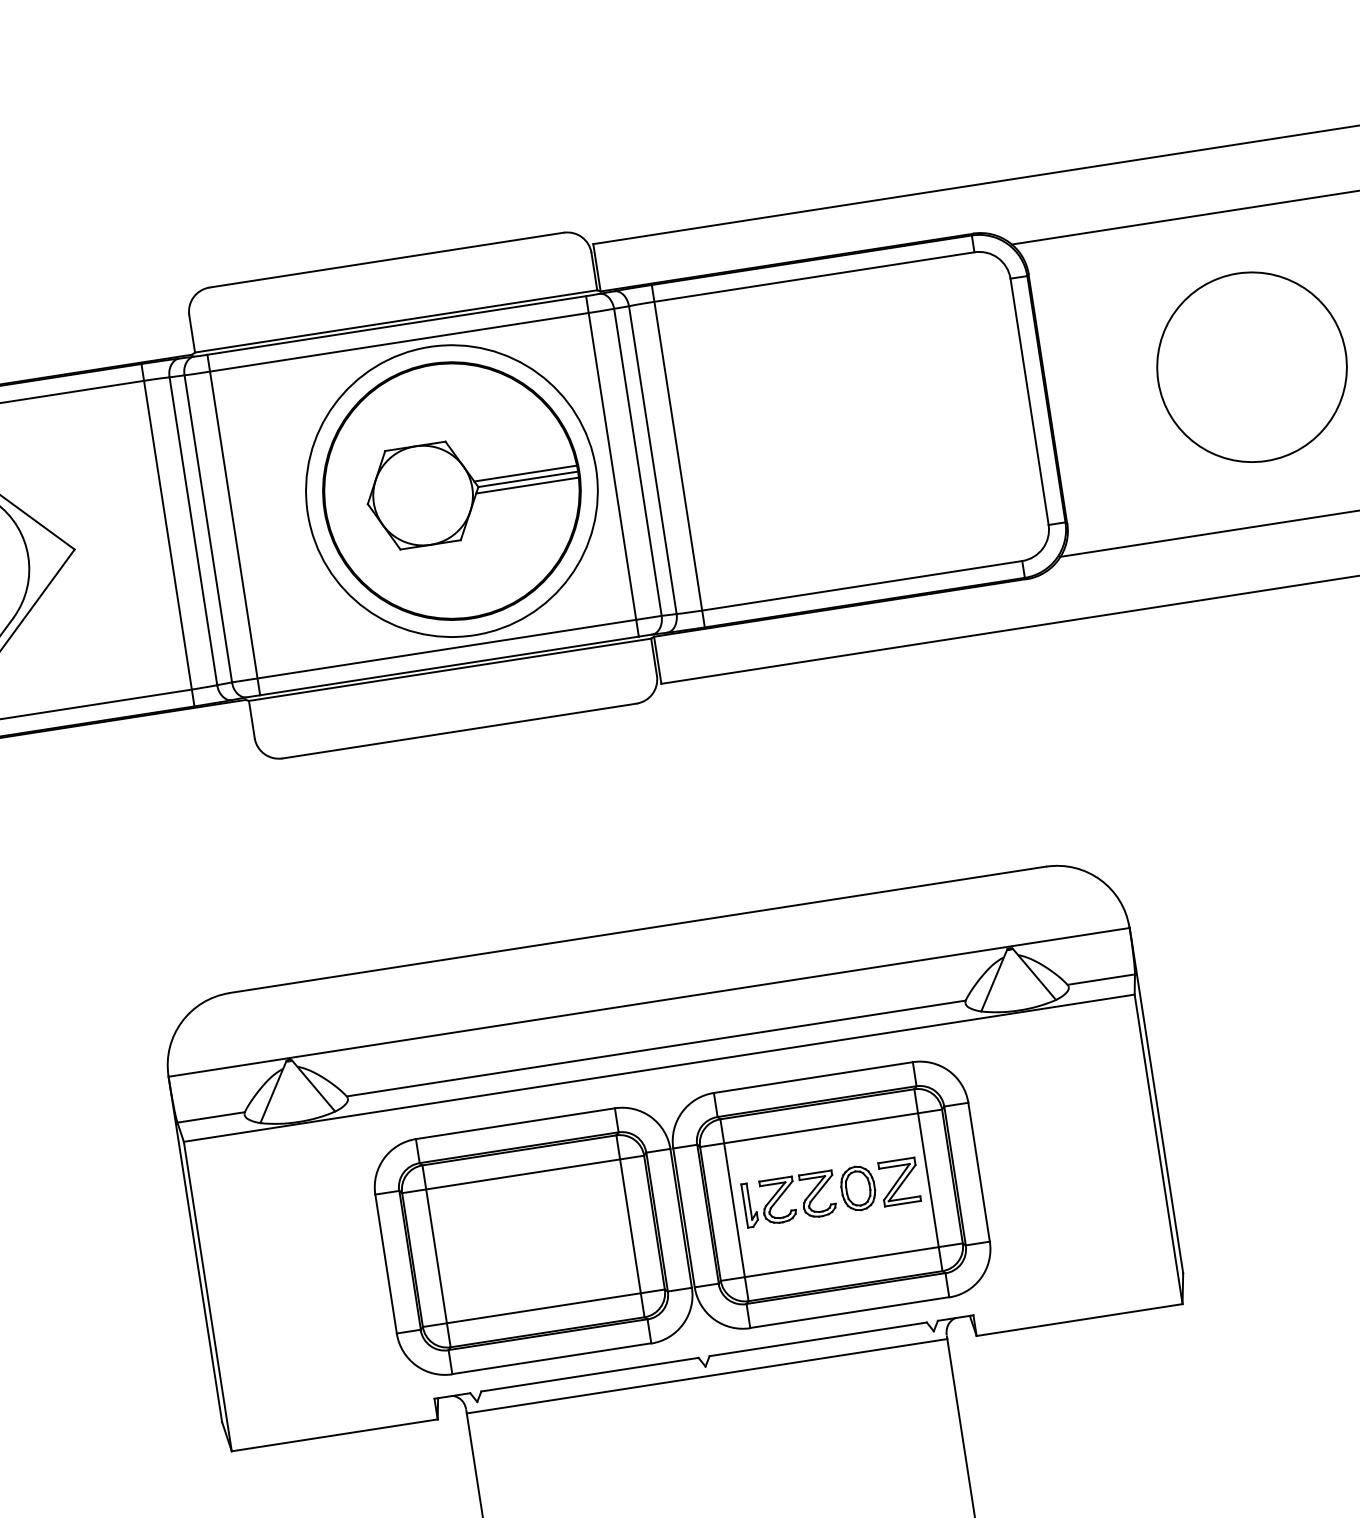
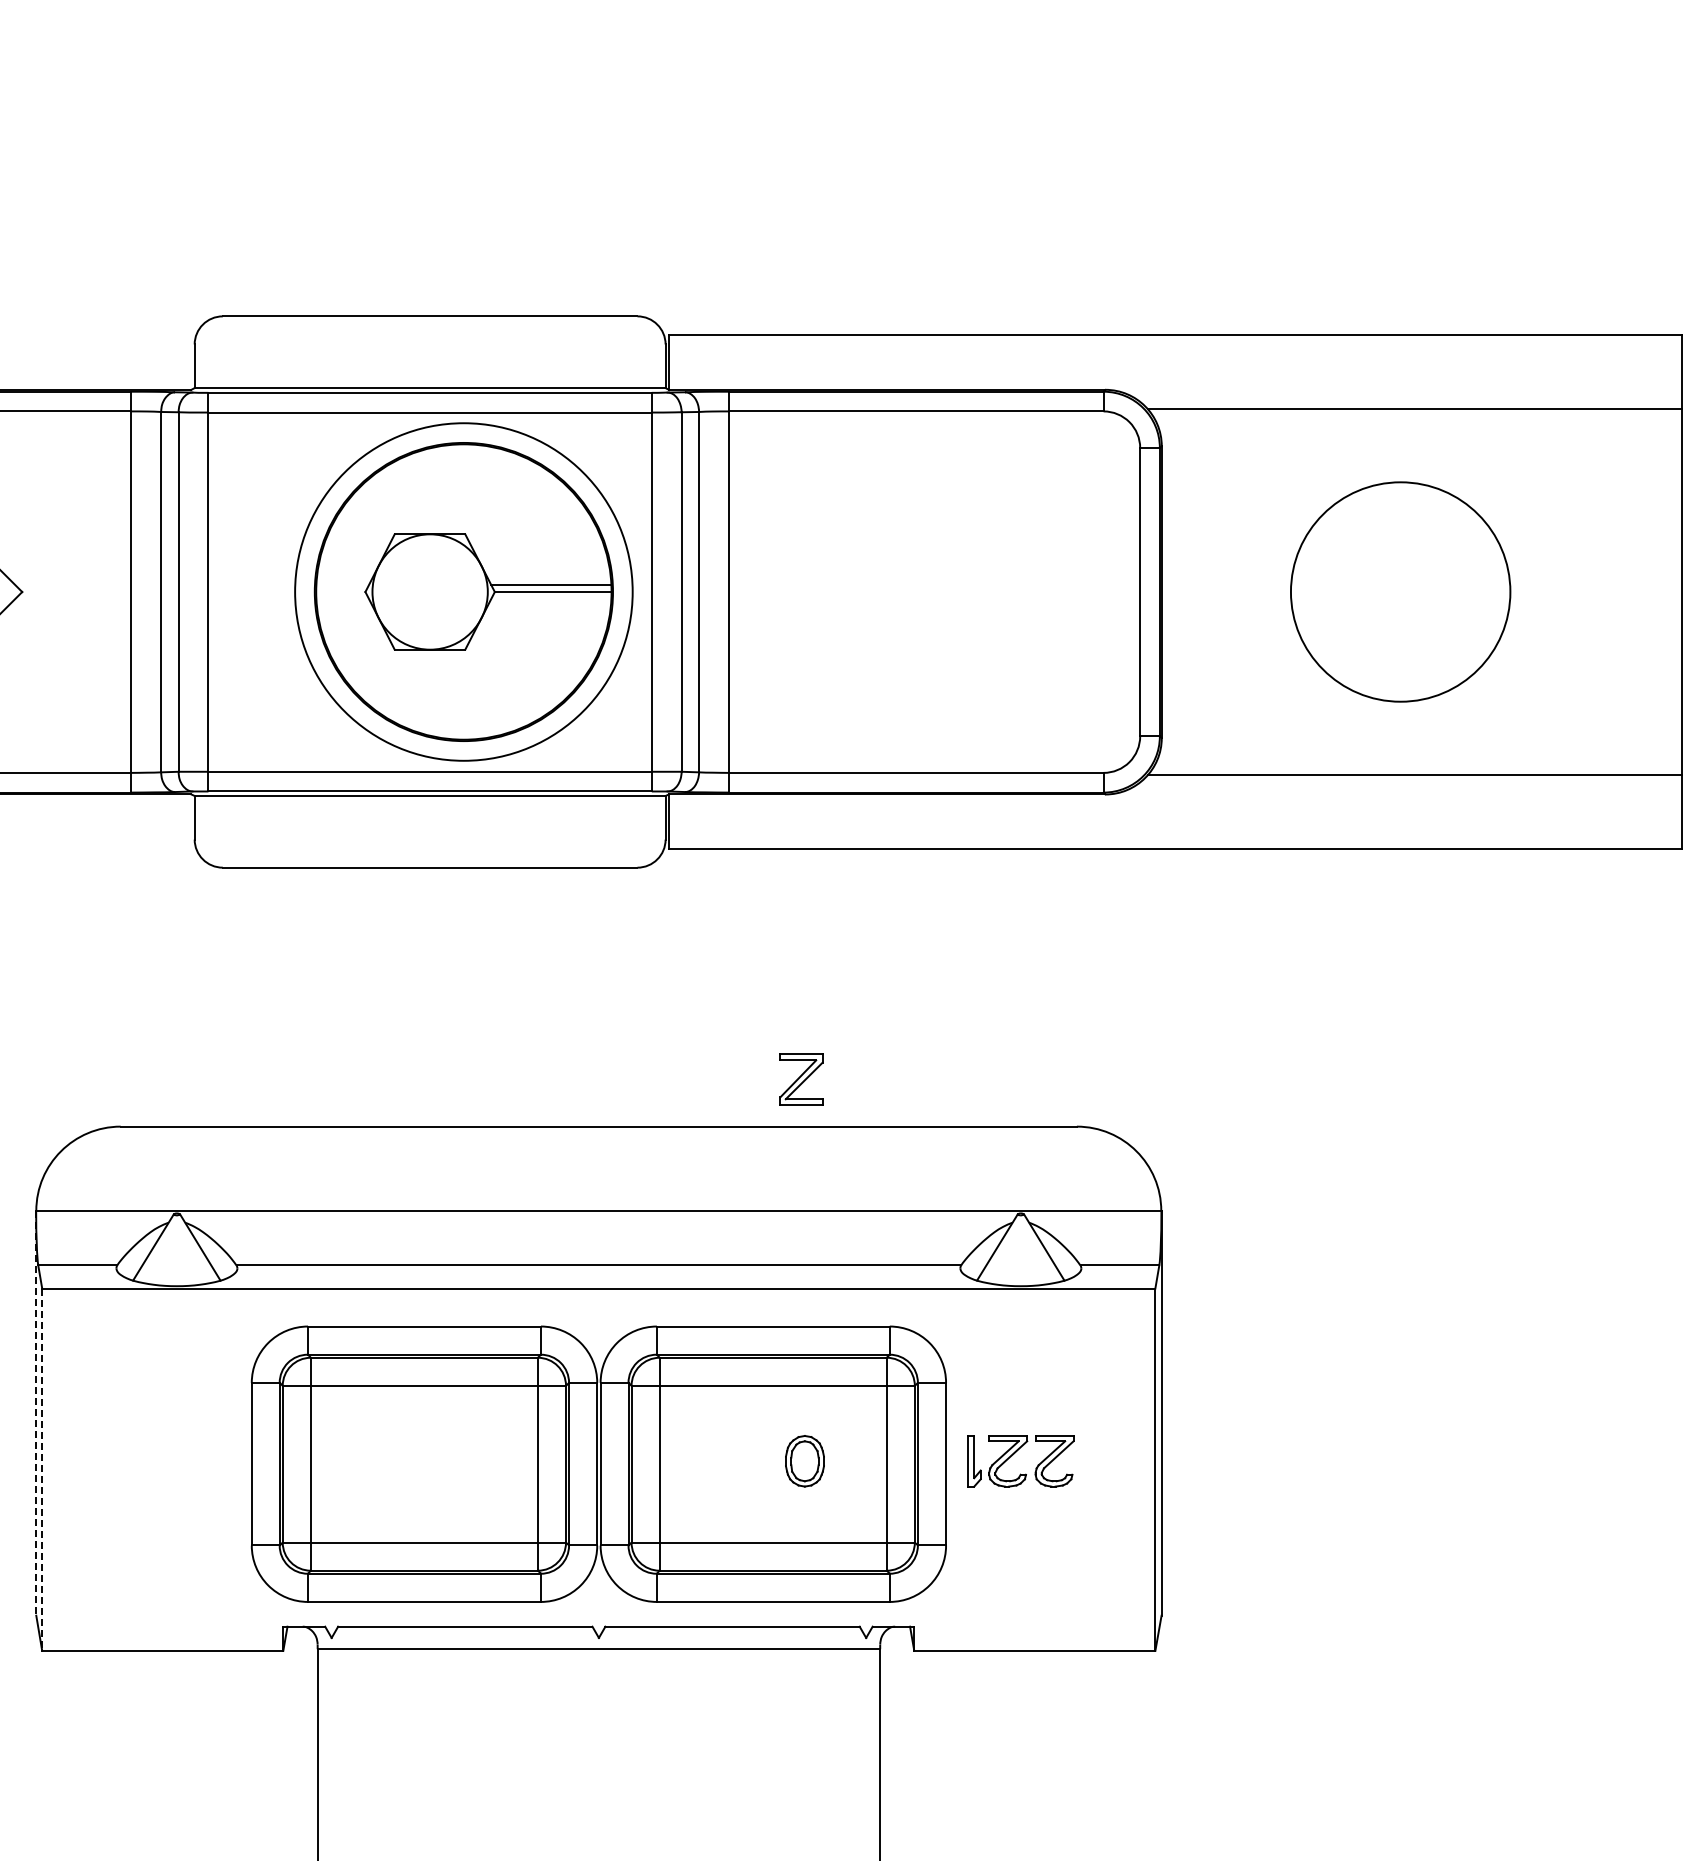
line: (527, 485) -> (551, 599), removed
part: (899, 1182) -> (801, 1079), moved
part: (783, 1194) -> (1014, 1454), moved
line: (195, 1249) -> (36, 1413), solid -> dashed
line: (208, 1297) -> (42, 1470), solid -> dashed

